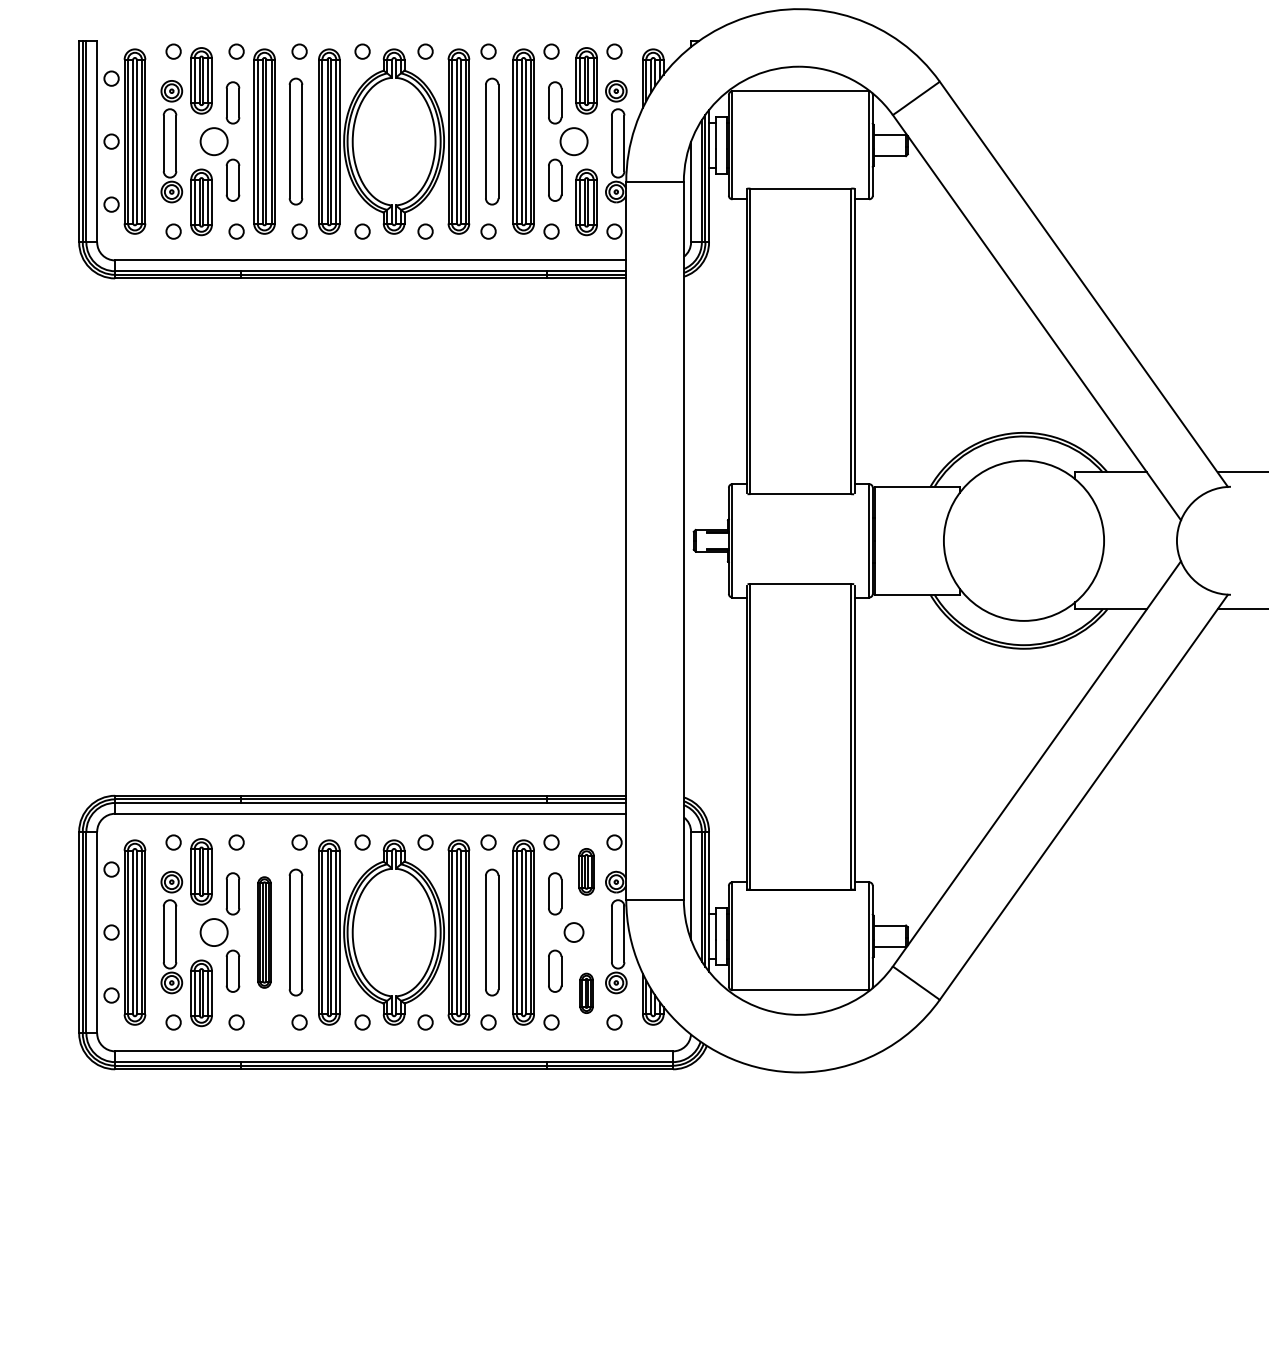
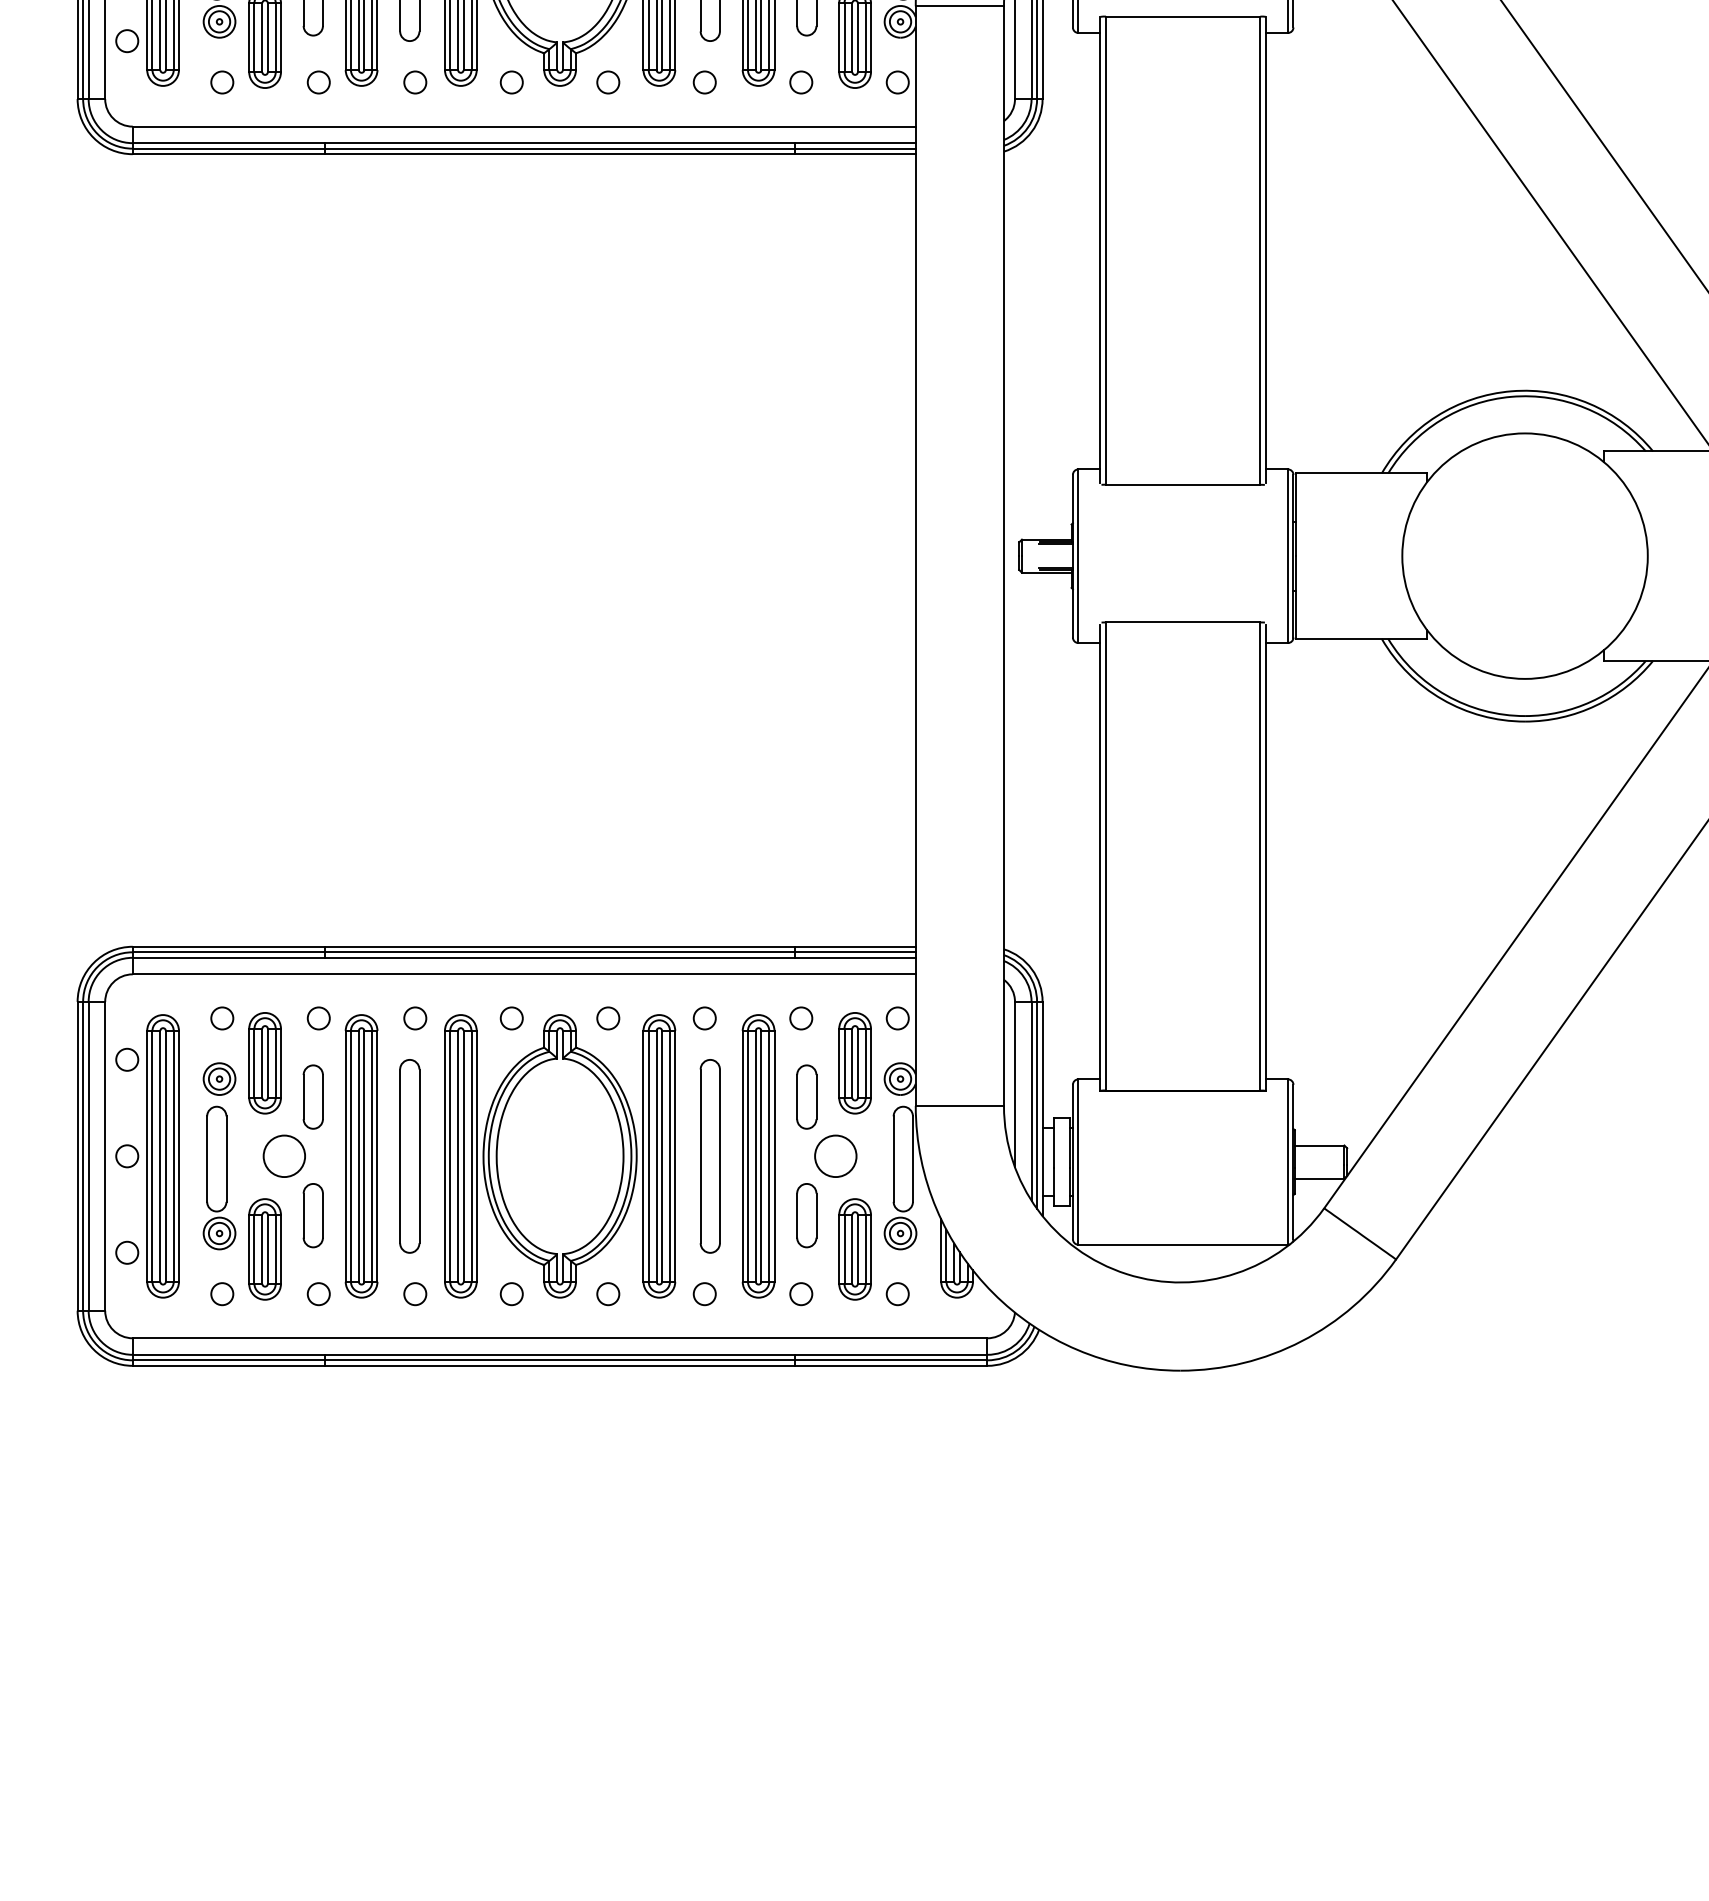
part: (586, 871) -> (854, 1062), size x1.43
part: (264, 932) -> (361, 1156), size x1.67
circle: (573, 932) -> (834, 1156), size x1.43
part: (586, 993) -> (854, 1249), size x1.67

